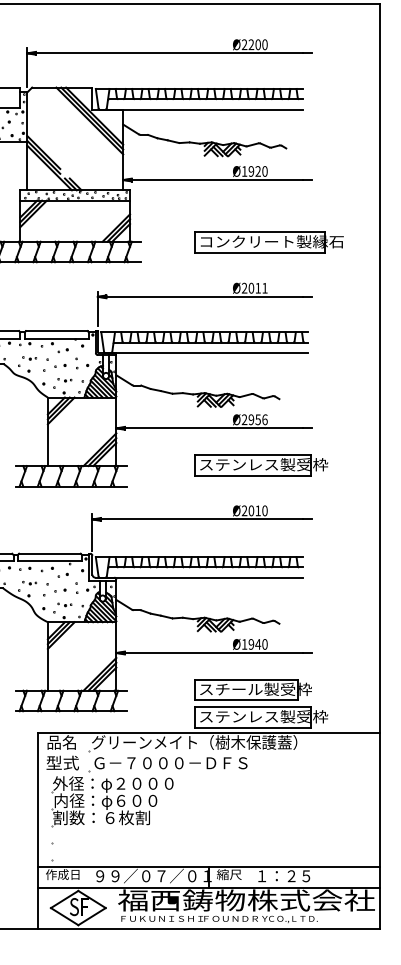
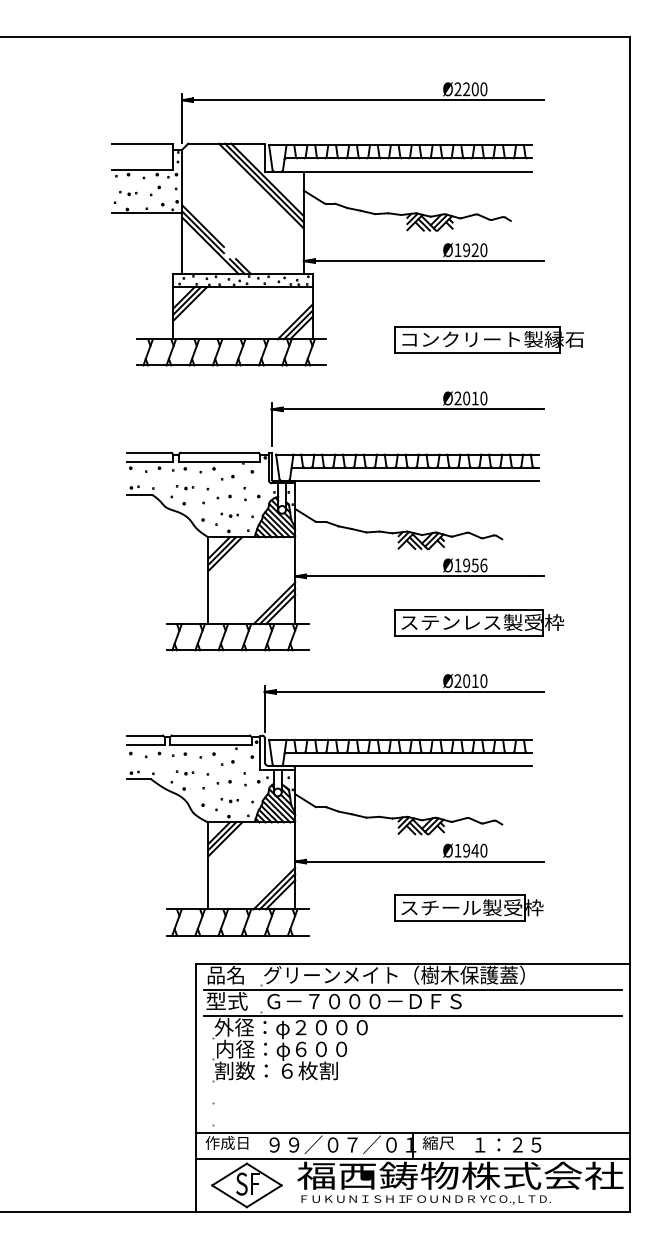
text: (264, 288) -> (483, 398), Ø2011 -> Ø2010
text: (244, 419) -> (457, 565), Ø2956 -> Ø1956
part: (260, 716) -> (478, 942), removed
line: (208, 753) -> (412, 989), added
line: (208, 774) -> (412, 1015), added

